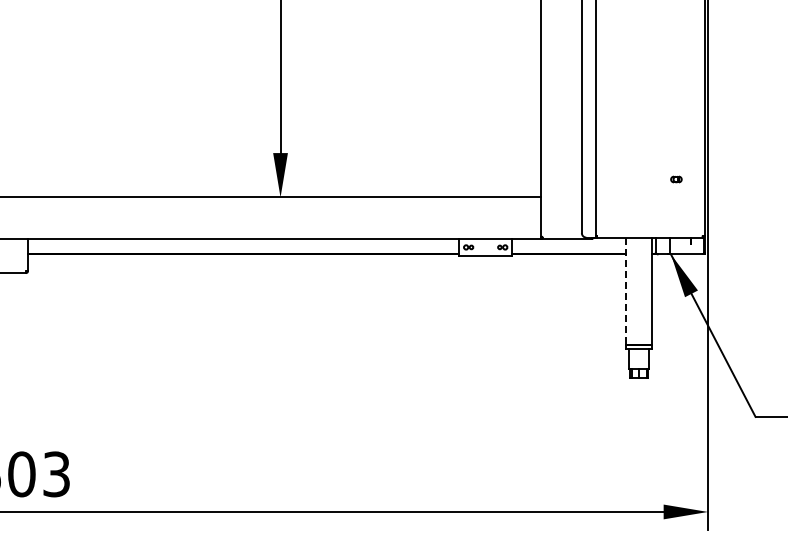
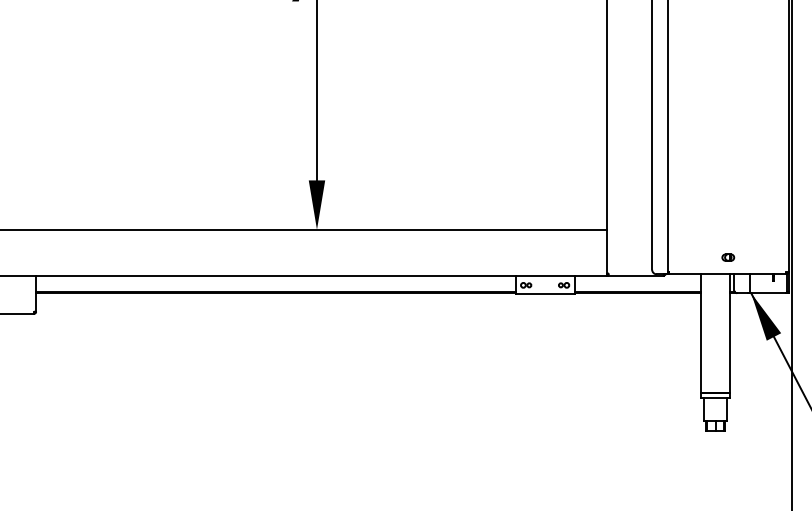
part: (676, 179) -> (728, 257), moved
line: (625, 291) -> (700, 334), dashed -> solid

